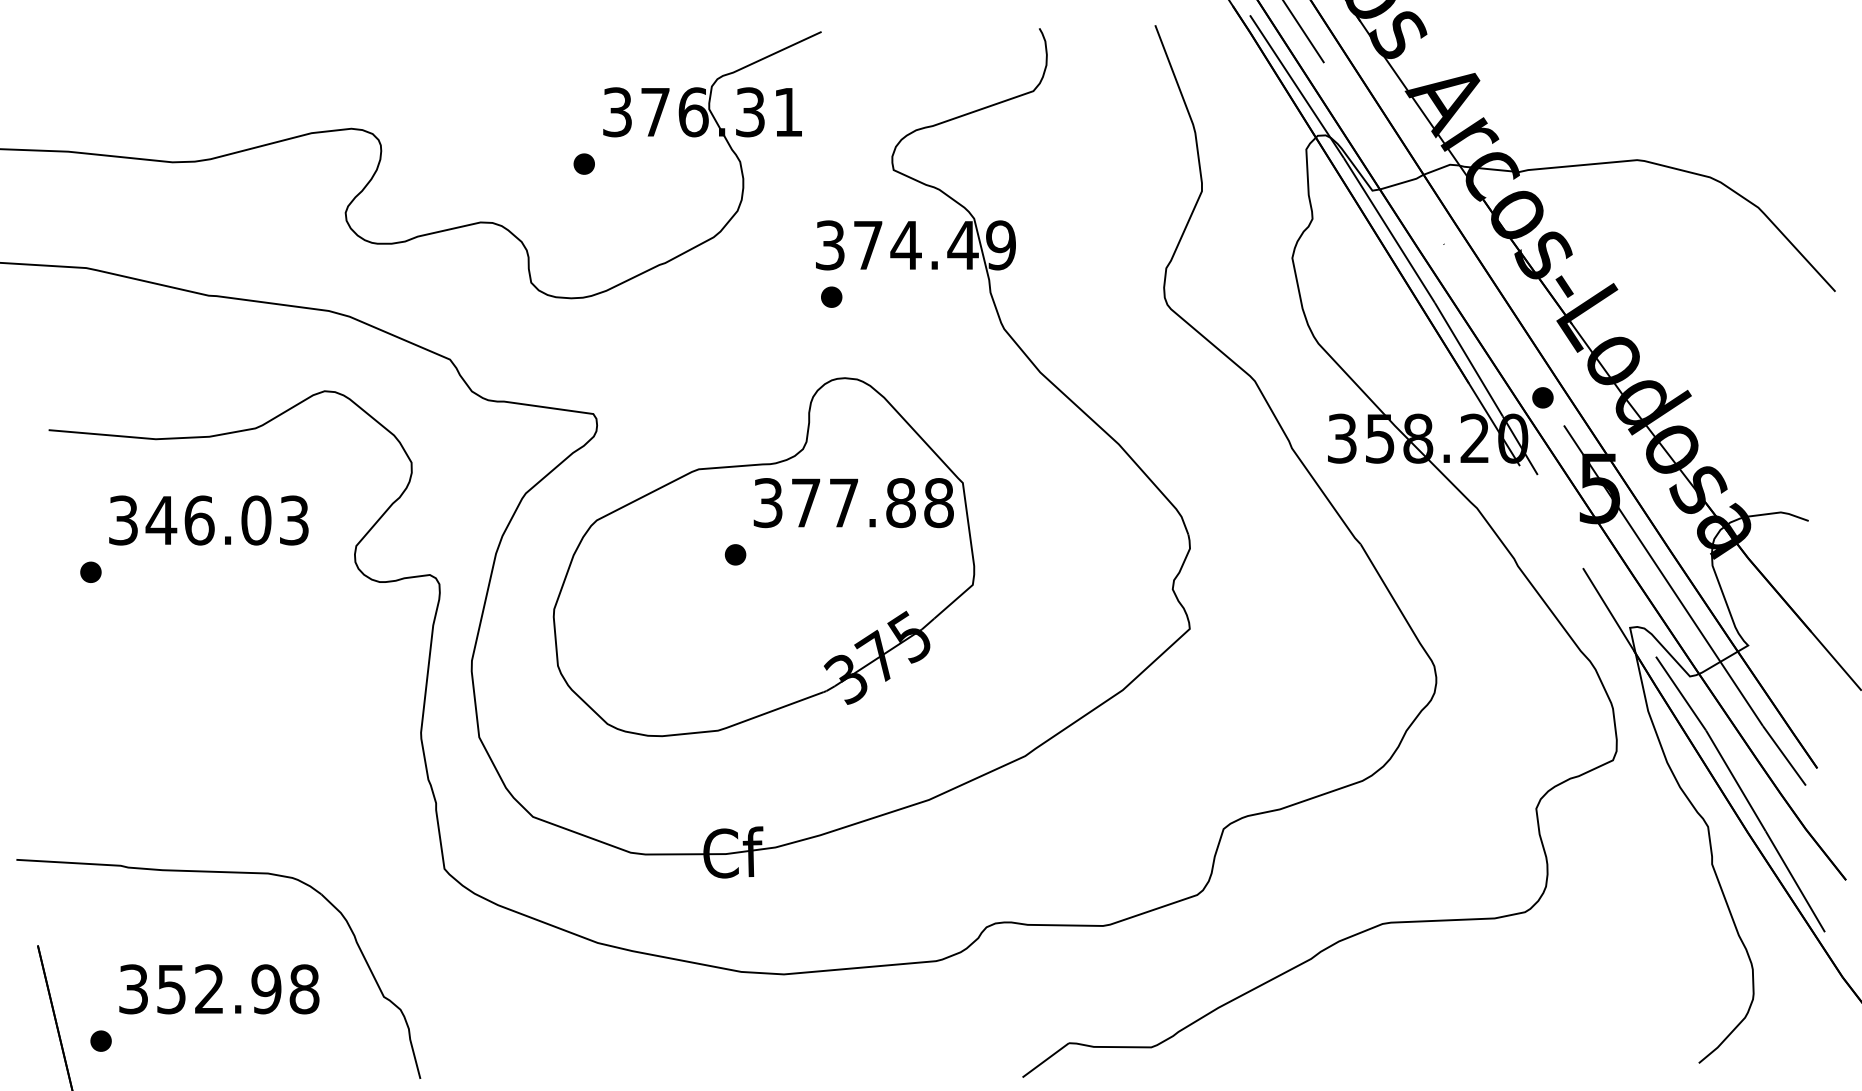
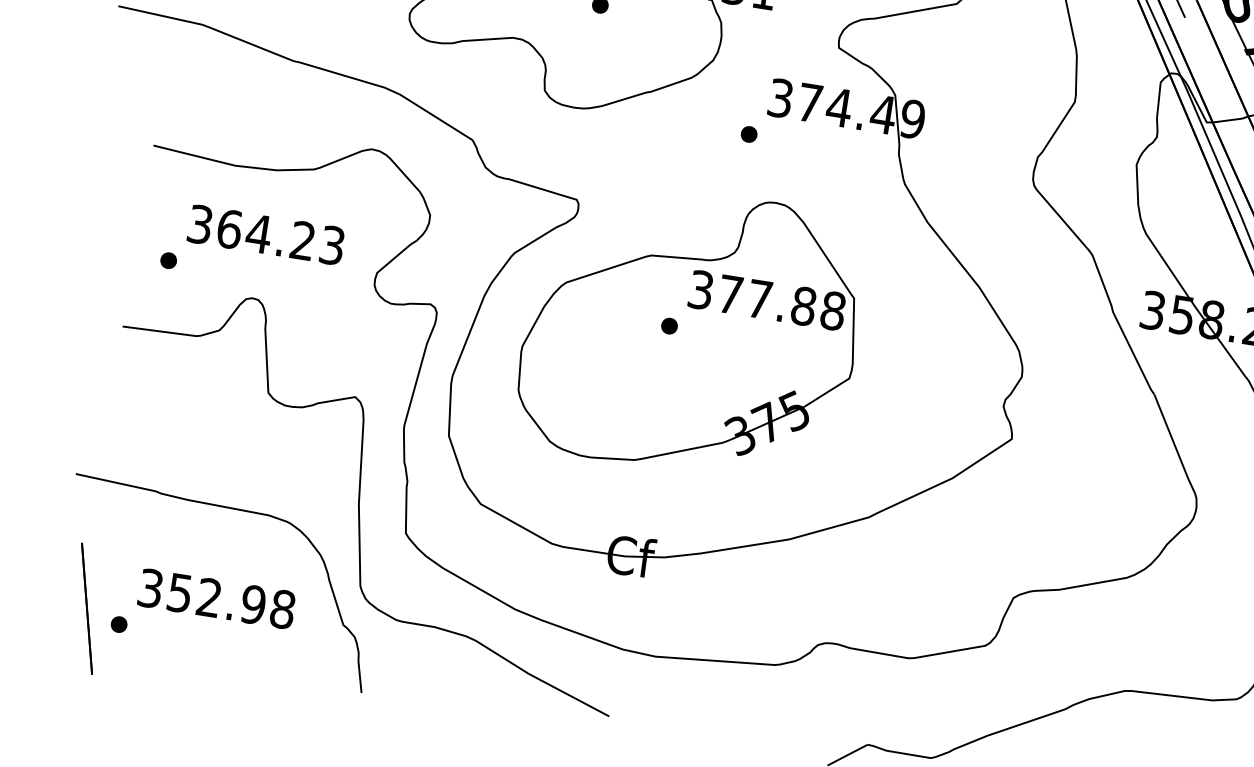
part: (831, 296) -> (749, 133), moved
text: (208, 520) -> (266, 235), 346.03 -> 364.23
curve: (379, 830) -> (360, 495), added

